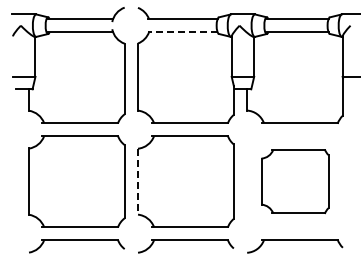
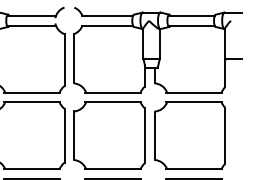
line: (182, 32) -> (107, 25), dashed -> solid
part: (294, 181) -> (189, 135), size x1.43
line: (138, 182) -> (74, 136), dashed -> solid

